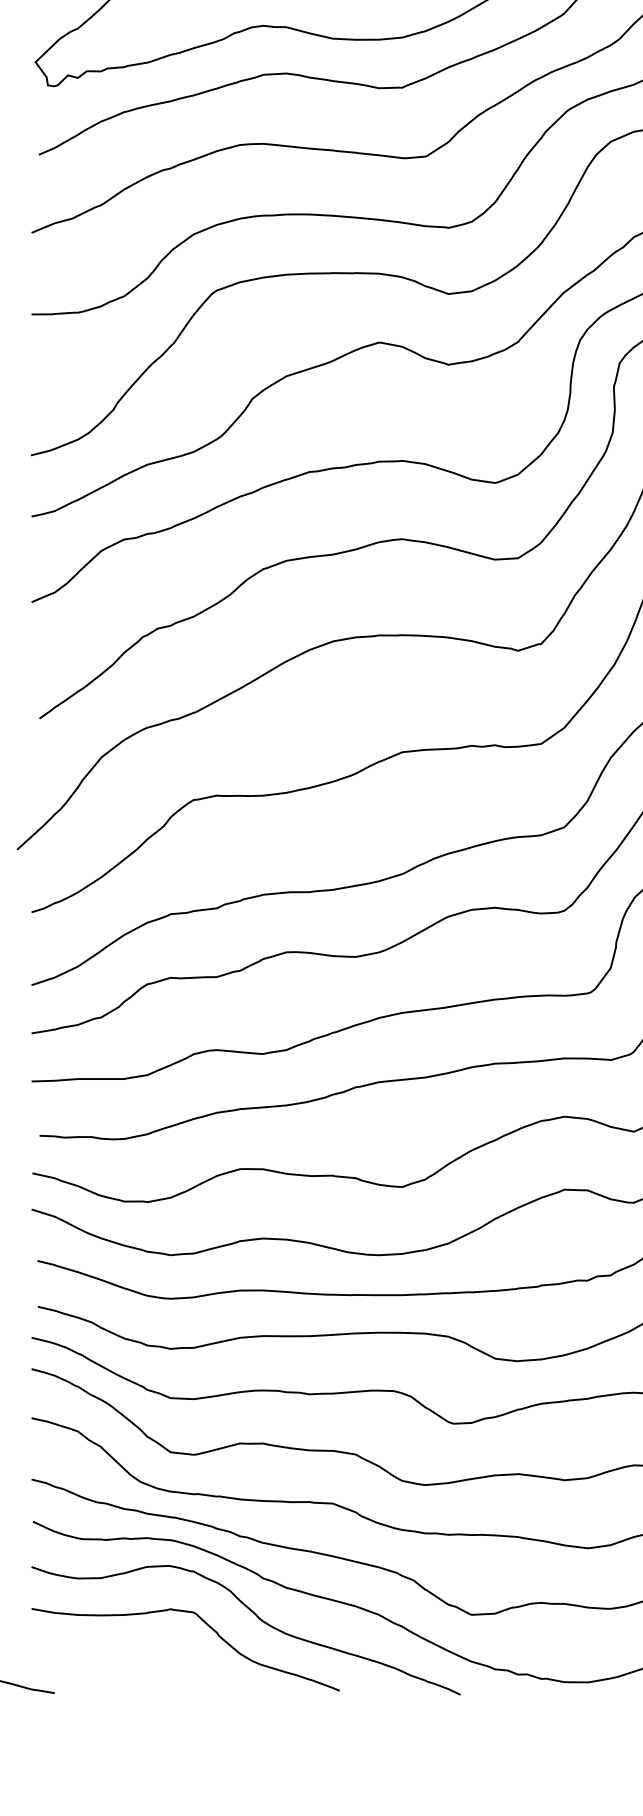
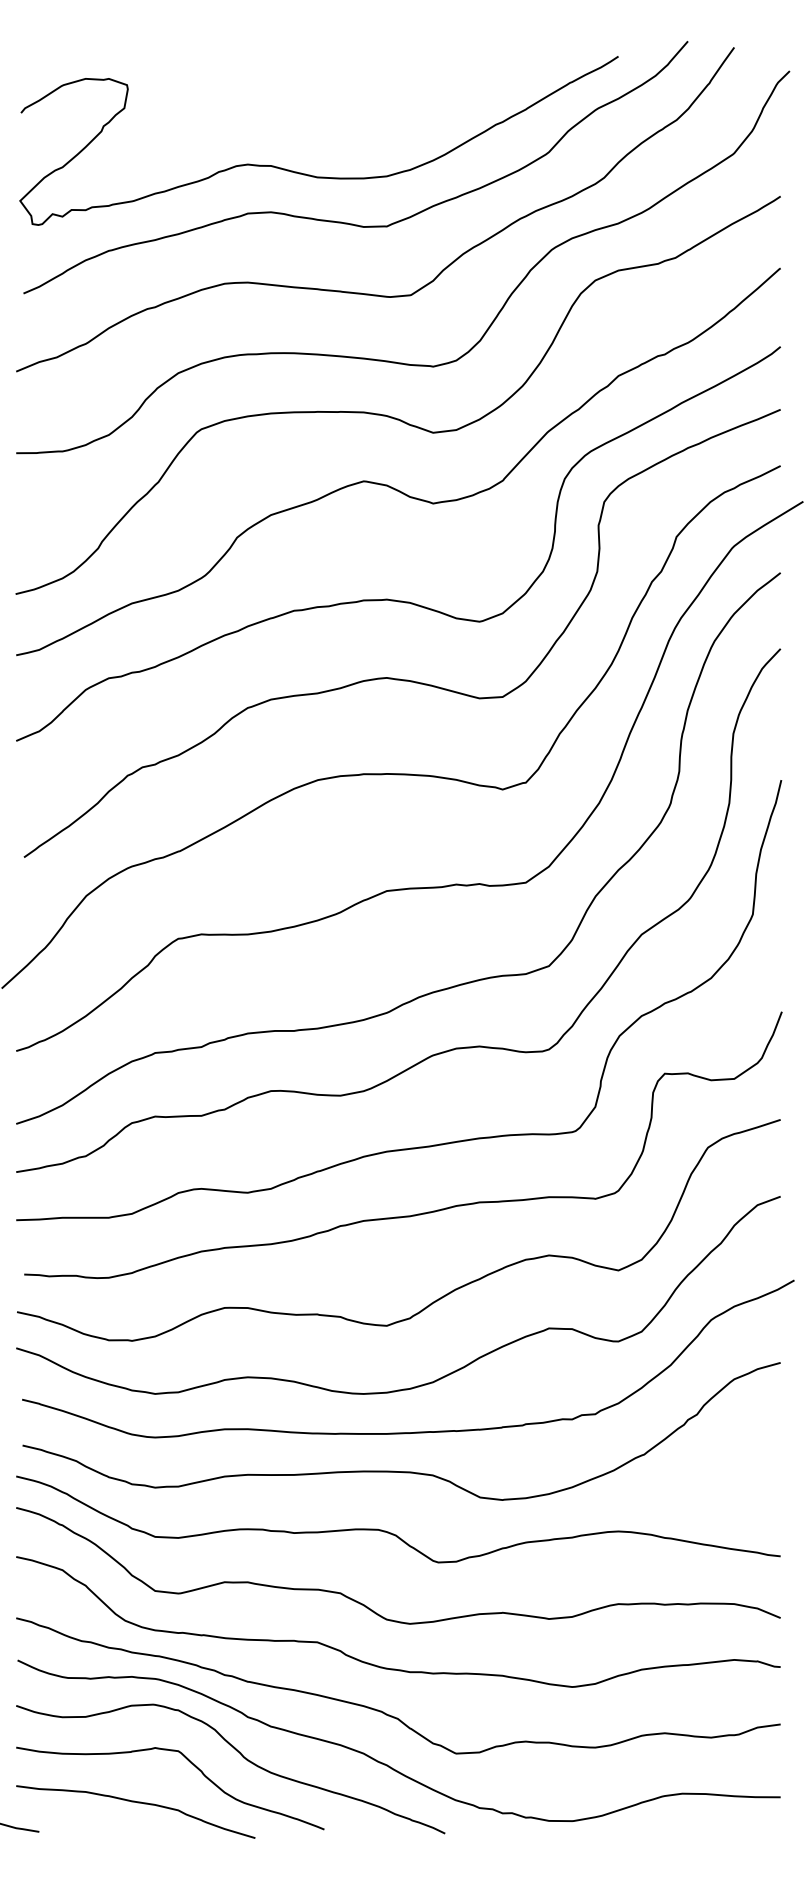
curve: (152, 1664) -> (137, 1803), added

